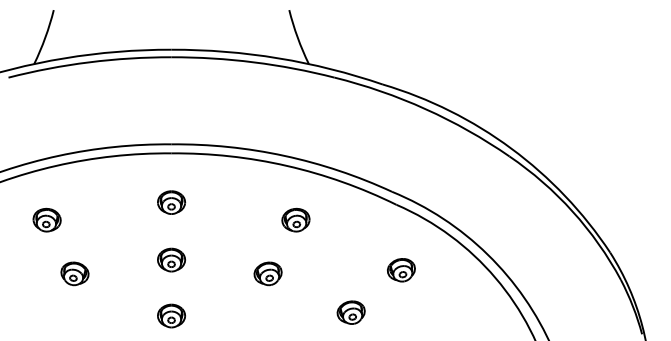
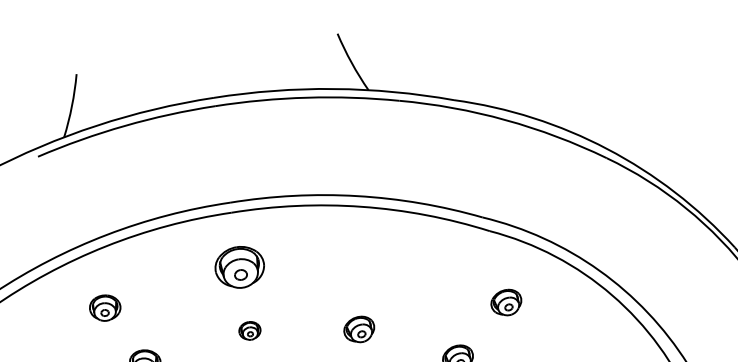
part: (171, 202) -> (240, 267), size x1.6
part: (295, 219) -> (380, 264), removed
part: (171, 259) -> (249, 330), size x0.7

